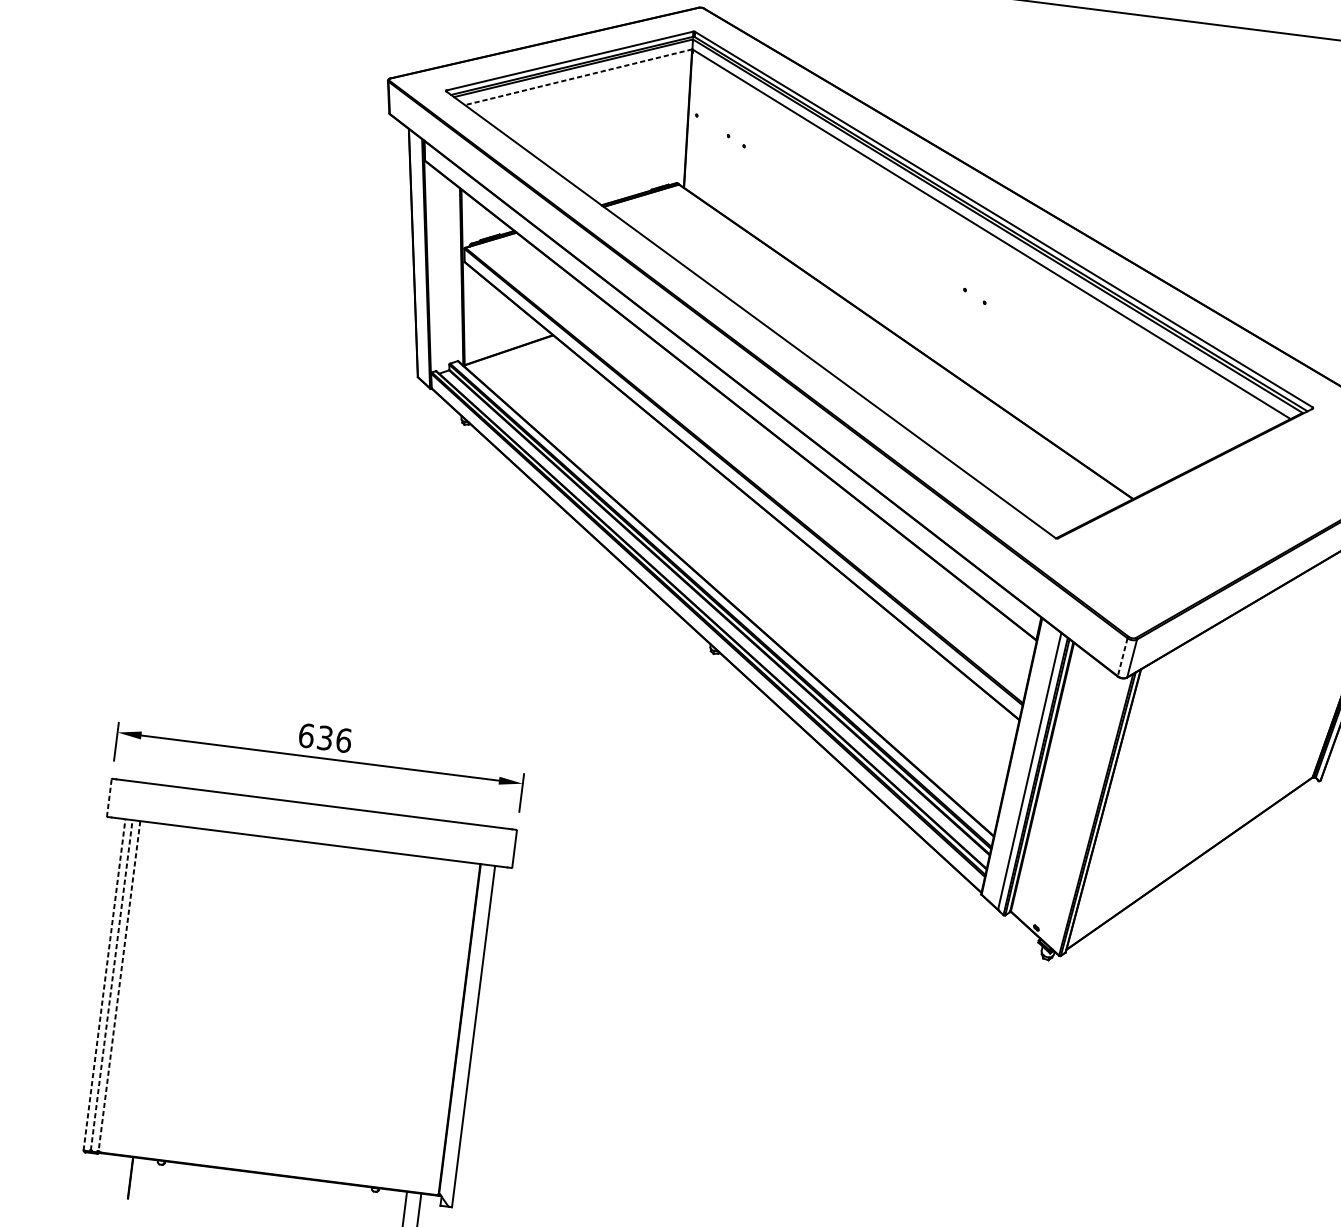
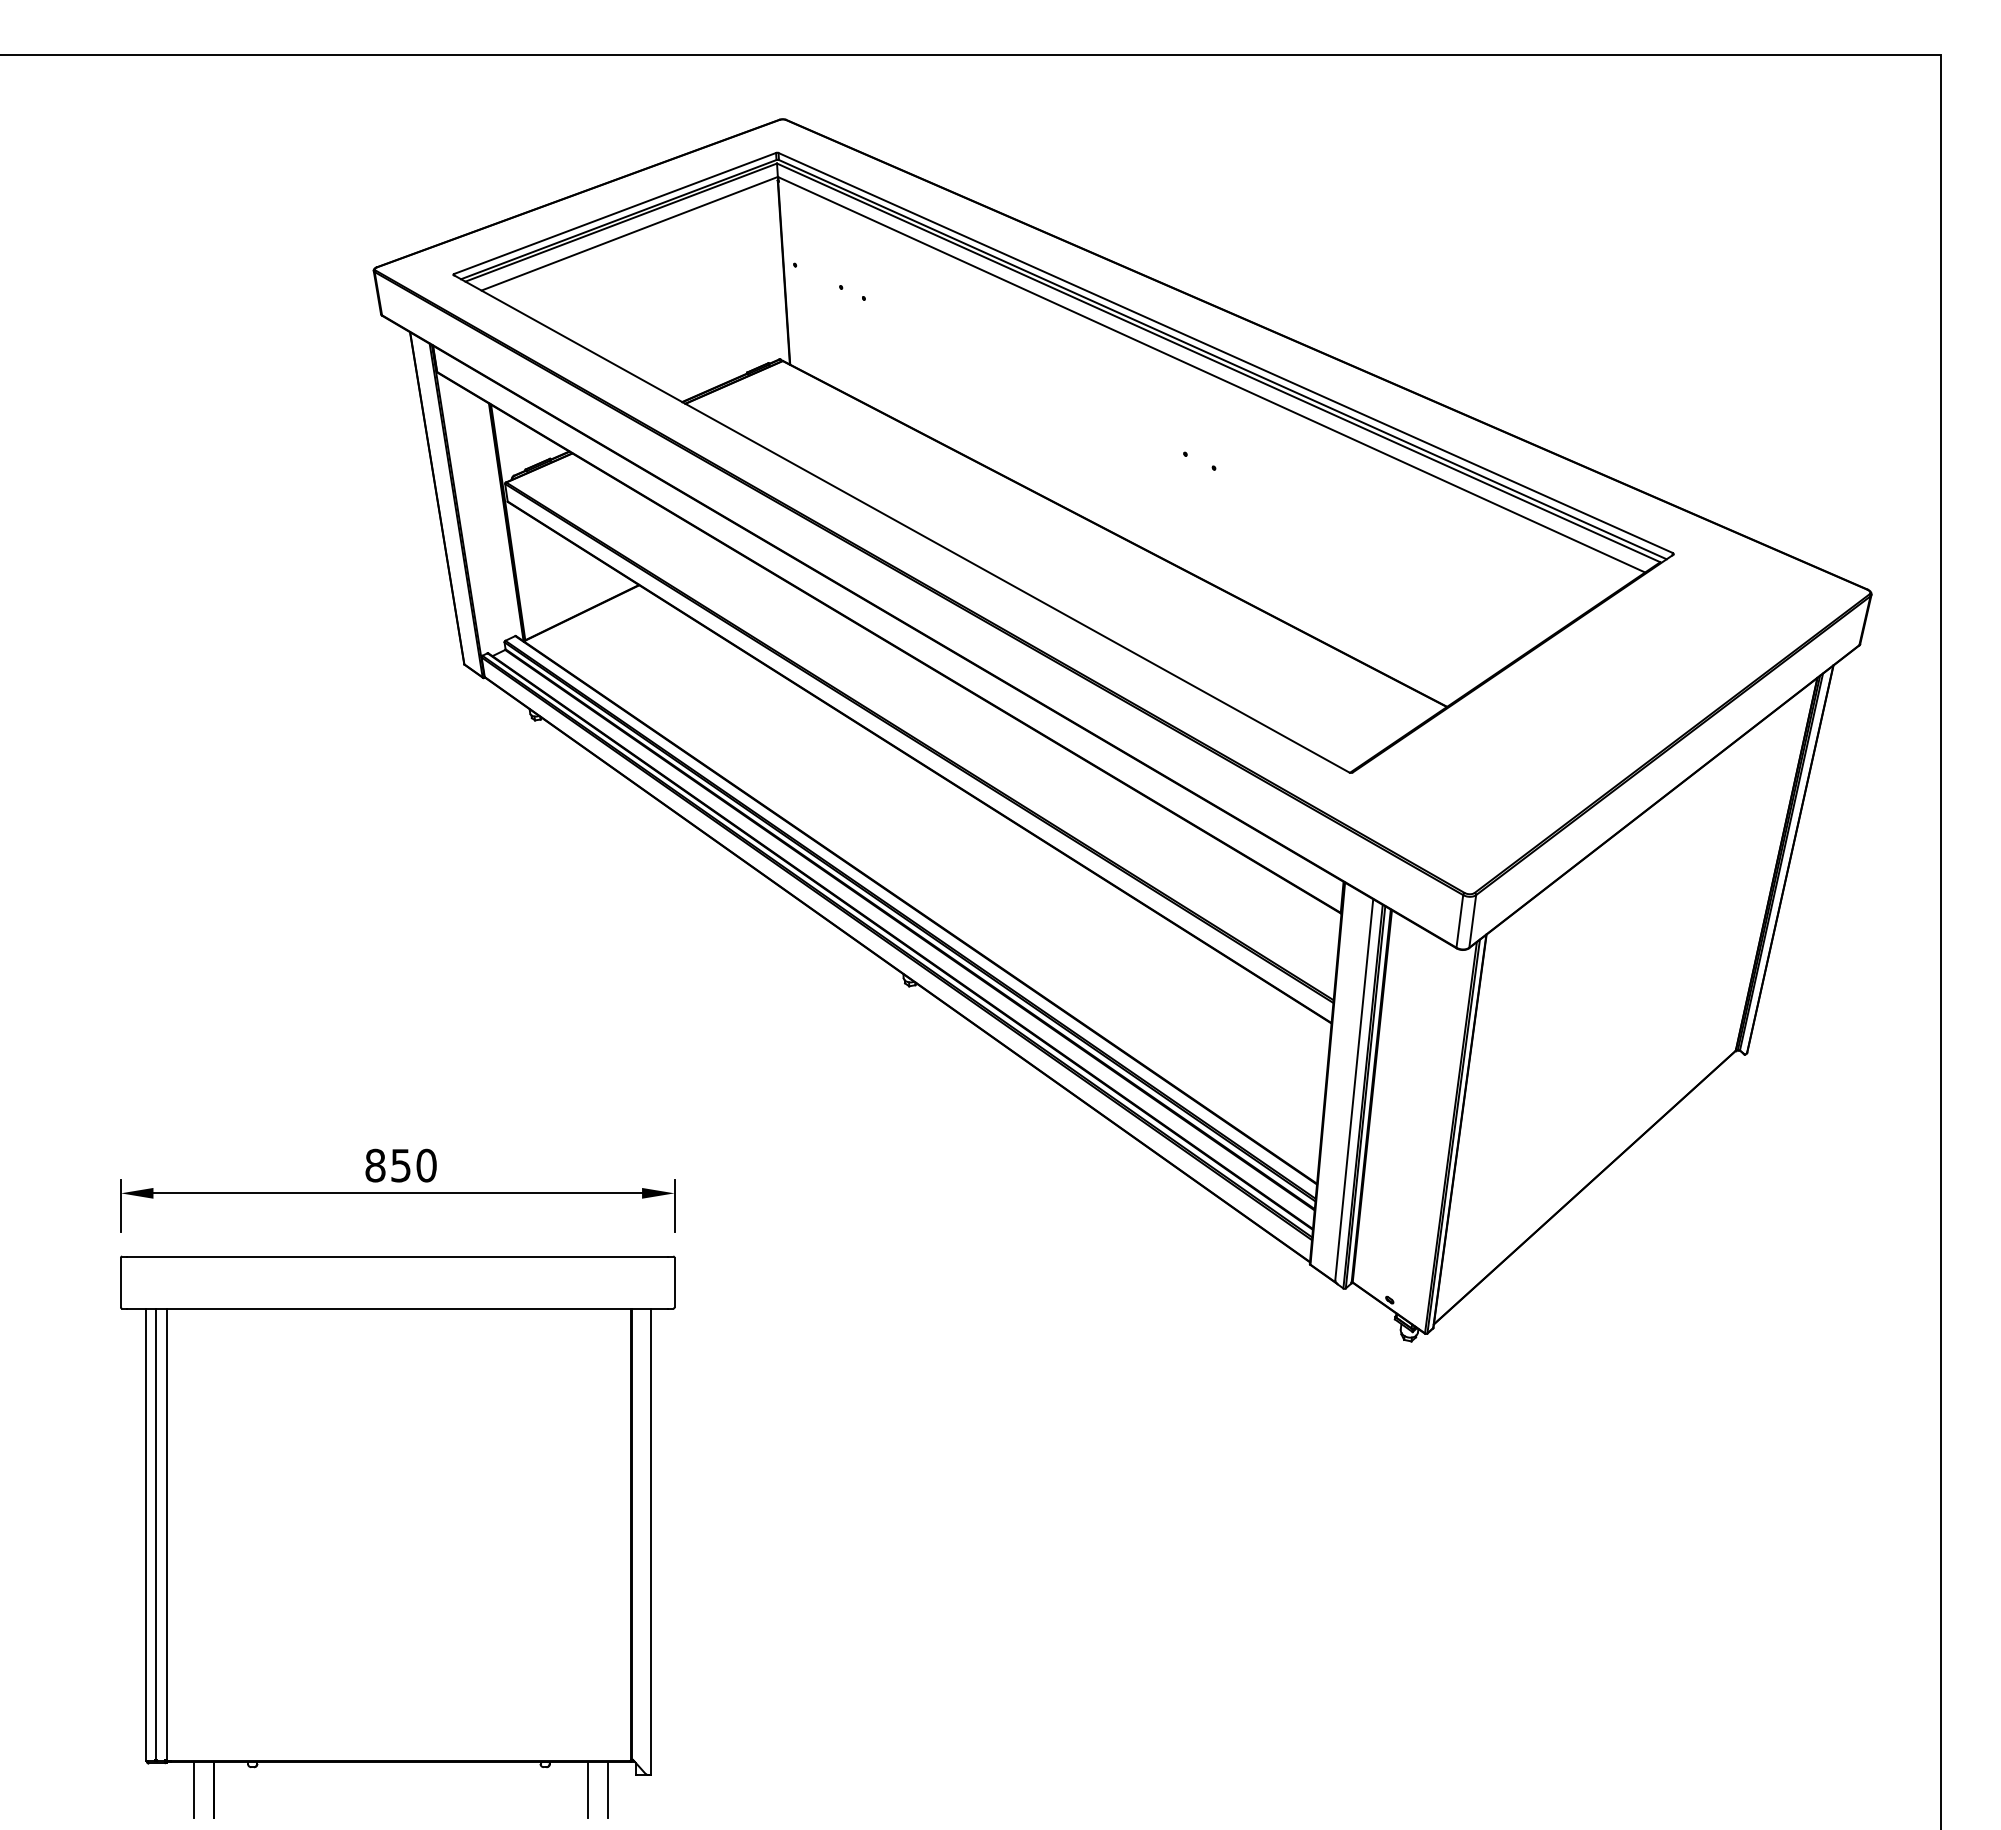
line: (578, 77) -> (629, 233), dashed -> solid
line: (1122, 657) -> (1459, 921), dashed -> solid
text: (324, 737) -> (400, 1165), 636 -> 850
line: (109, 797) -> (120, 1282), dashed -> solid
line: (104, 984) -> (146, 1534), dashed -> solid
line: (111, 985) -> (155, 1534), dashed -> solid
line: (119, 986) -> (166, 1534), dashed -> solid
line: (116, 1175) -> (194, 1789), added

